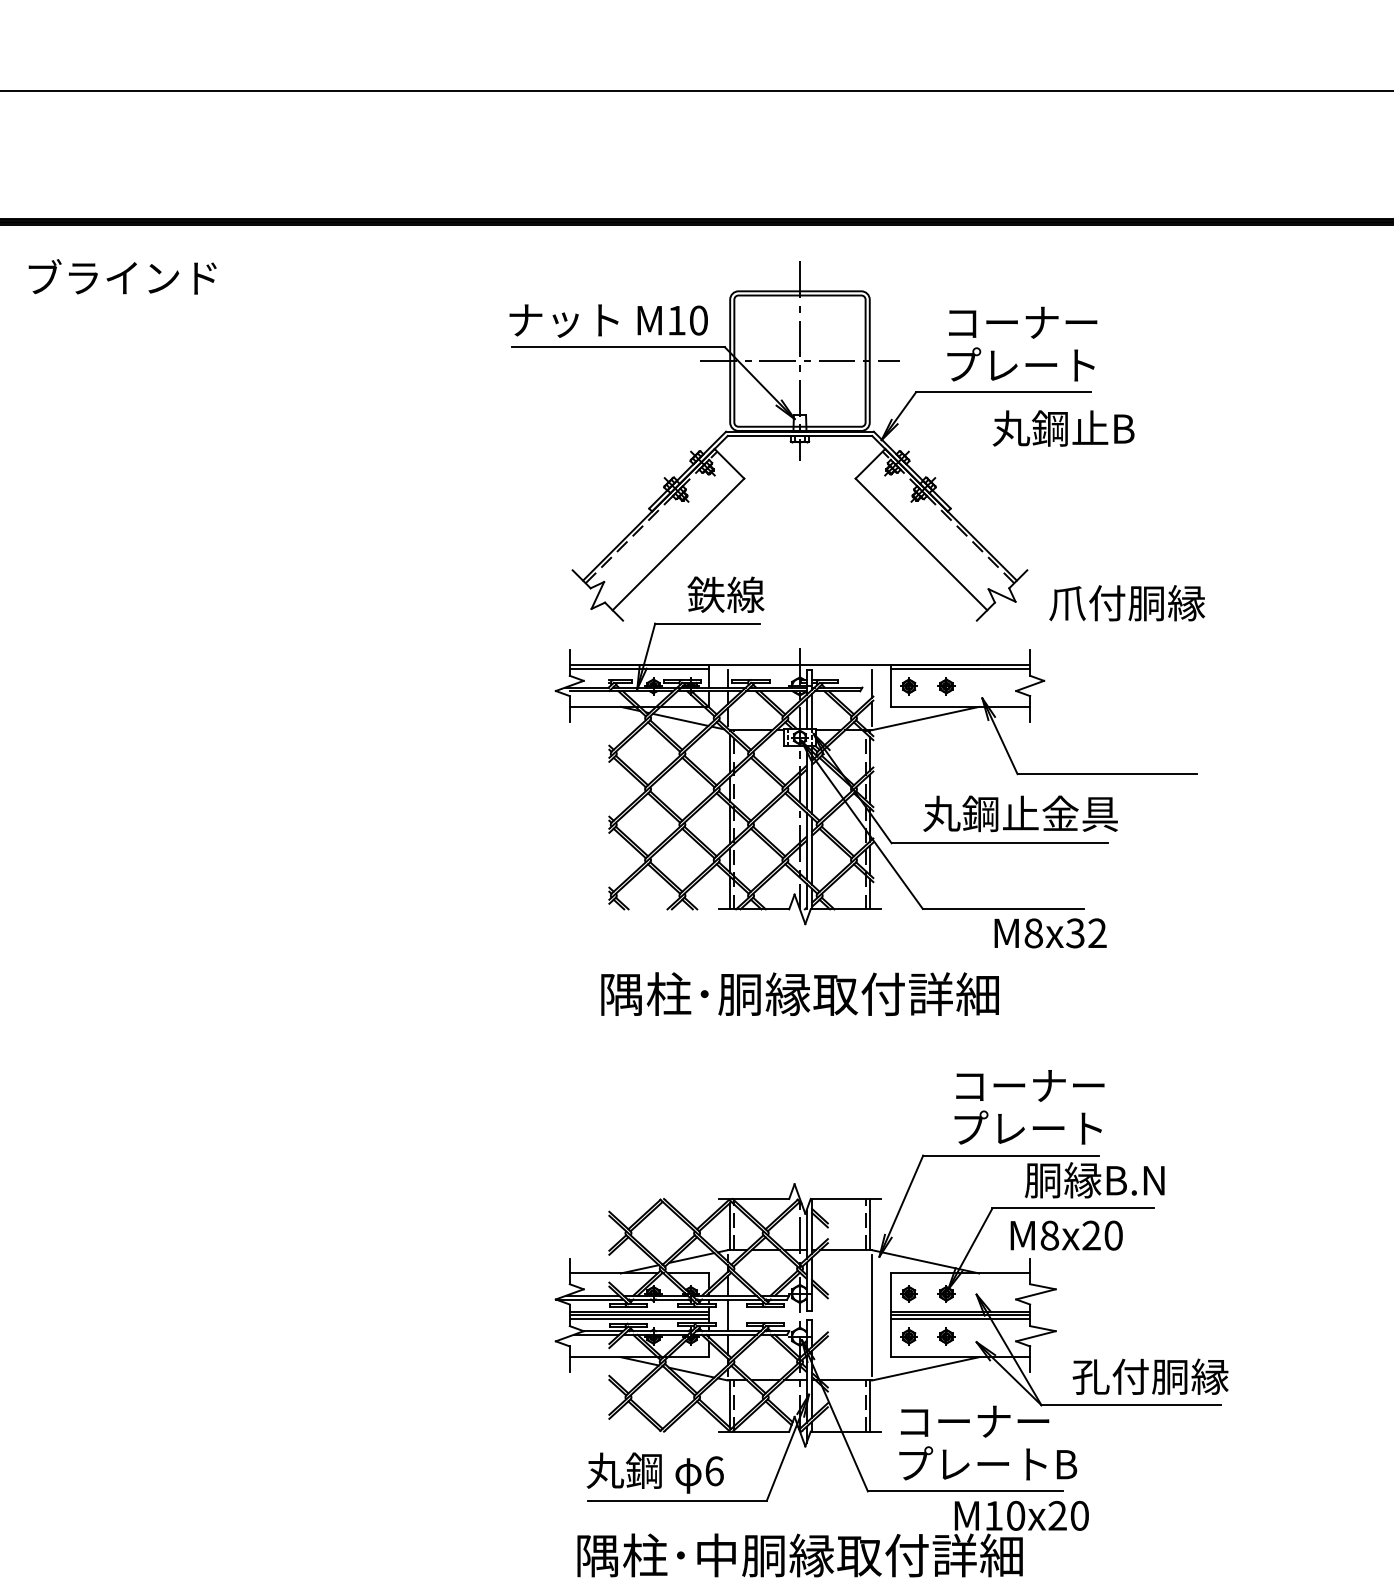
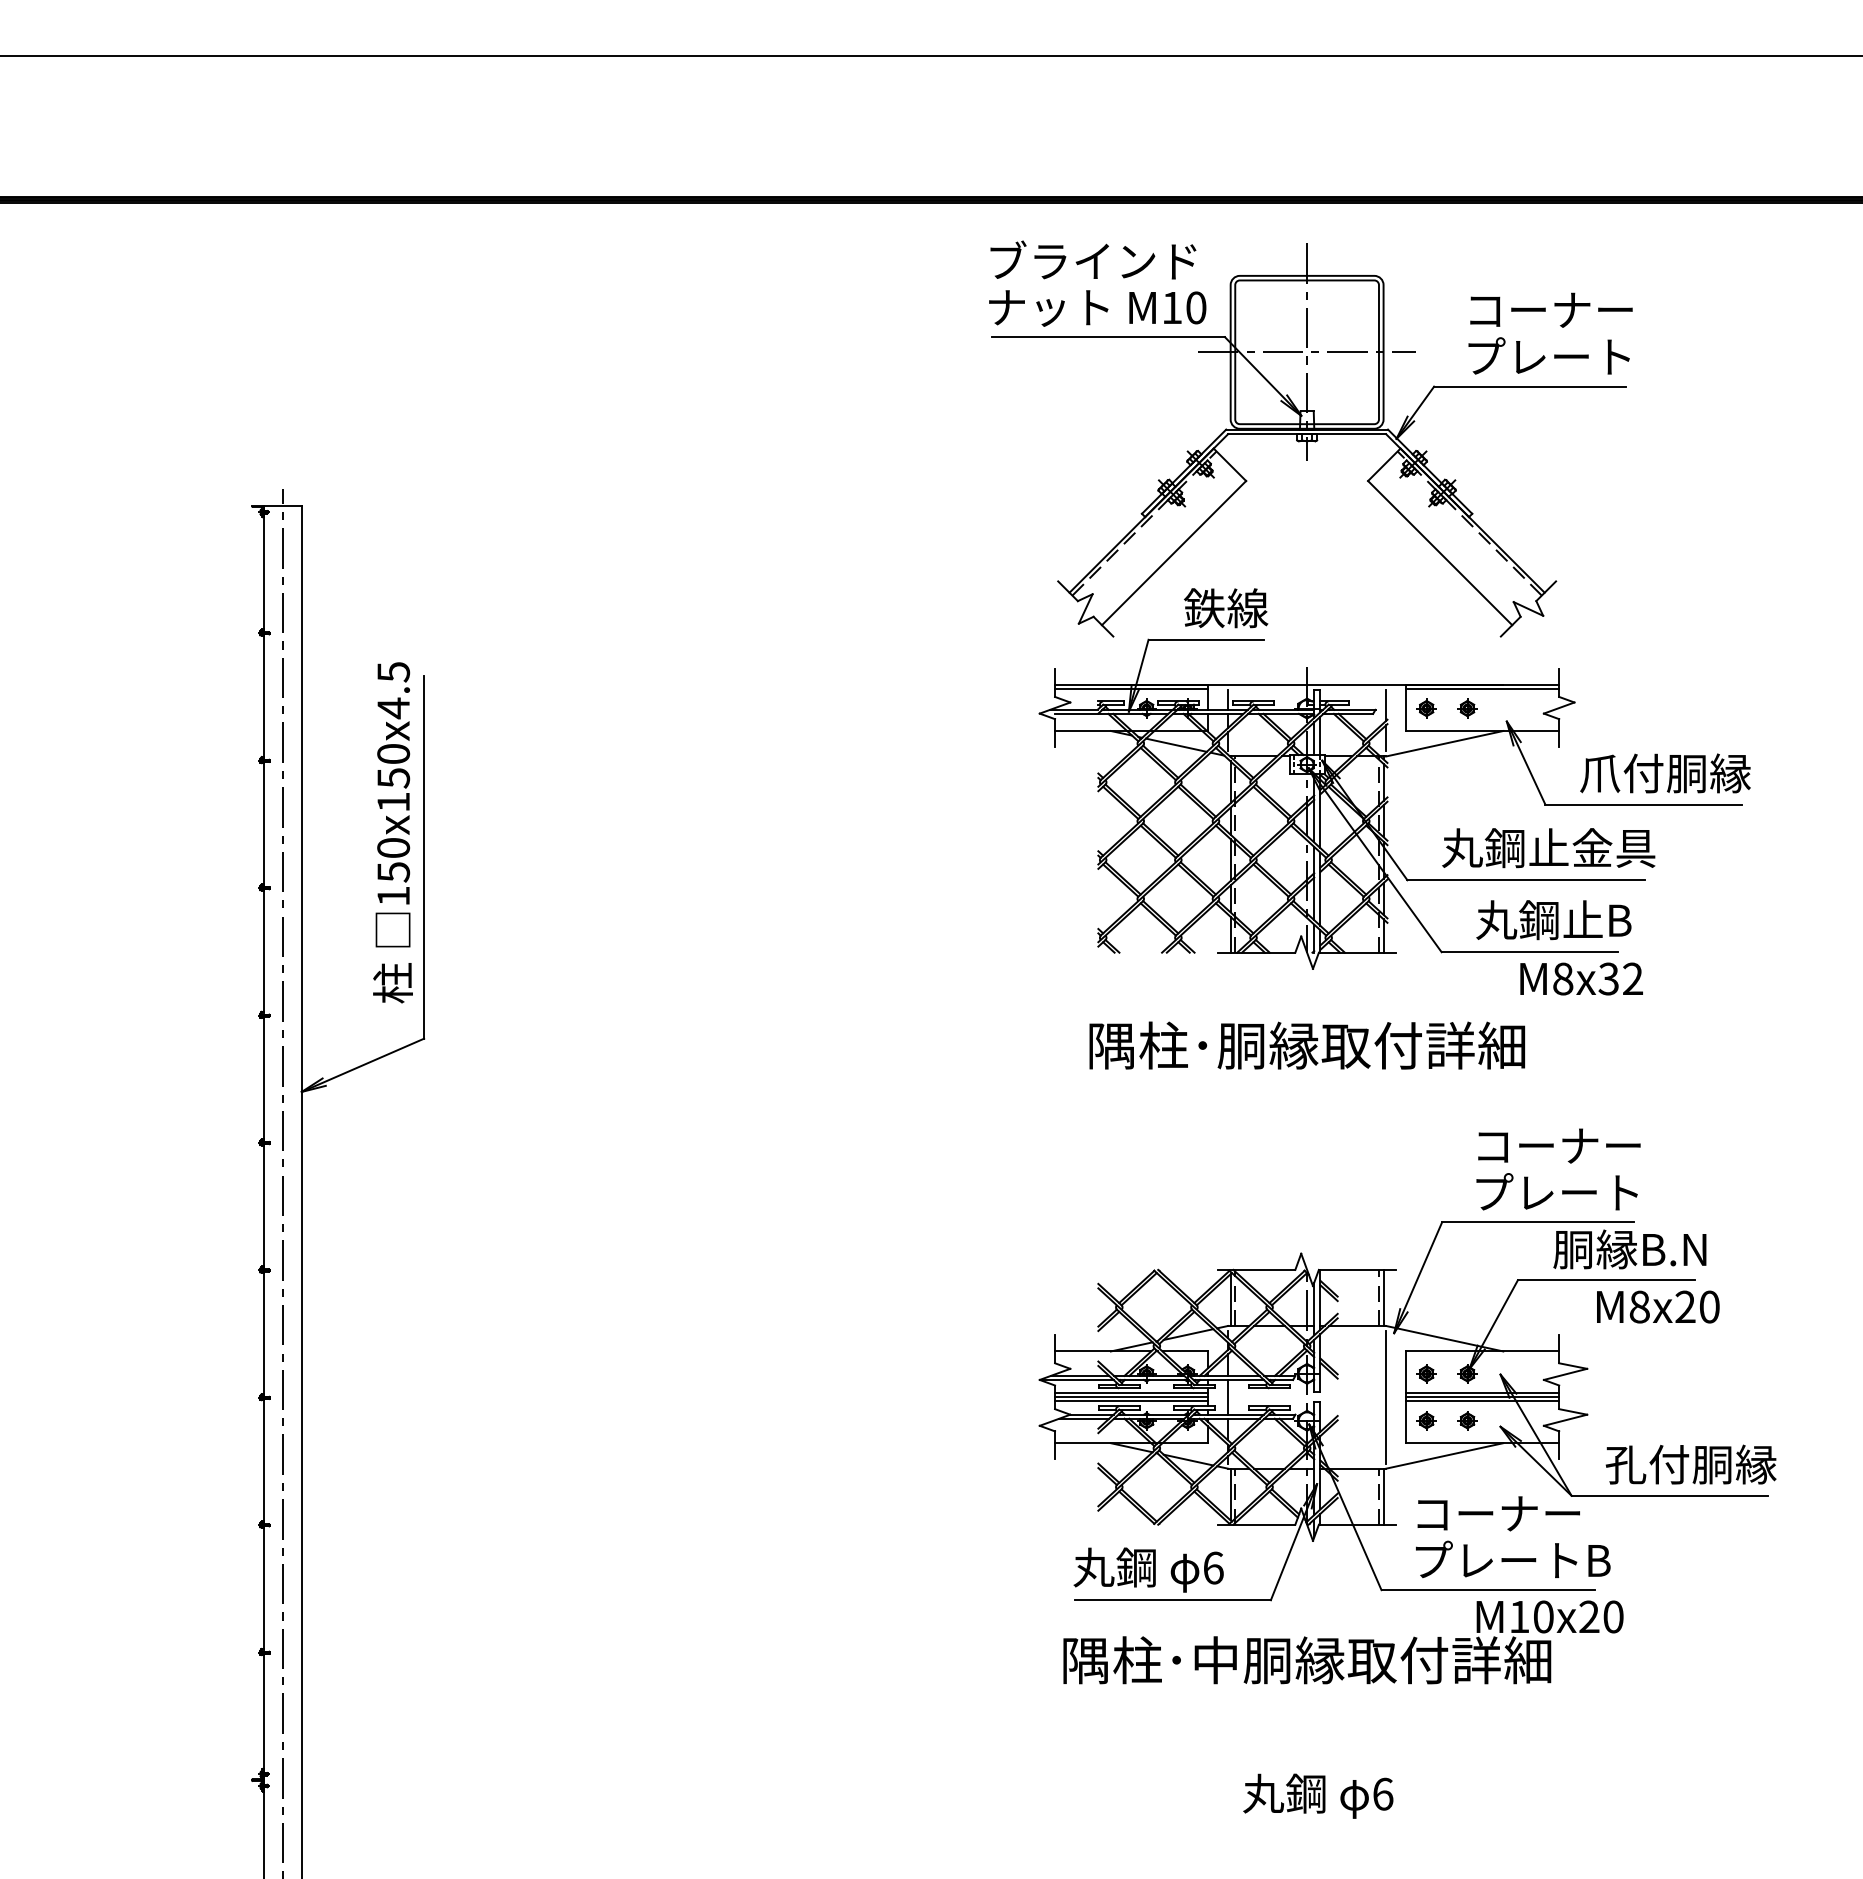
text: (122, 276) -> (1093, 259), moved
text: (1063, 428) -> (1553, 920), moved
text: (1127, 603) -> (1665, 773), moved
text: (1066, 1235) -> (1658, 1306), moved

